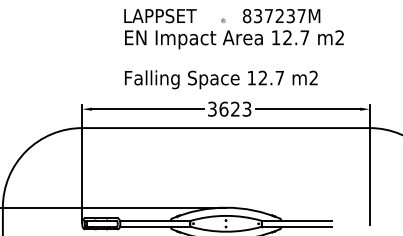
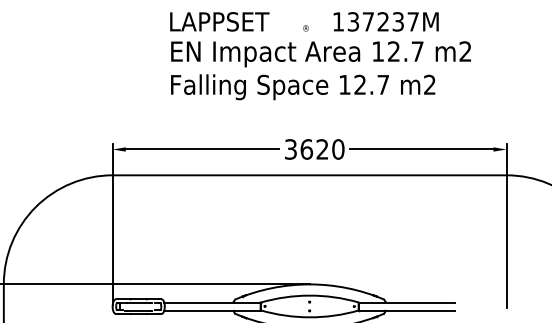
text: (247, 16) -> (339, 22), 837237M -> 137237M
text: (221, 79) -> (303, 86), moved
text: (246, 108) -> (337, 148), 3623 -> 3620

